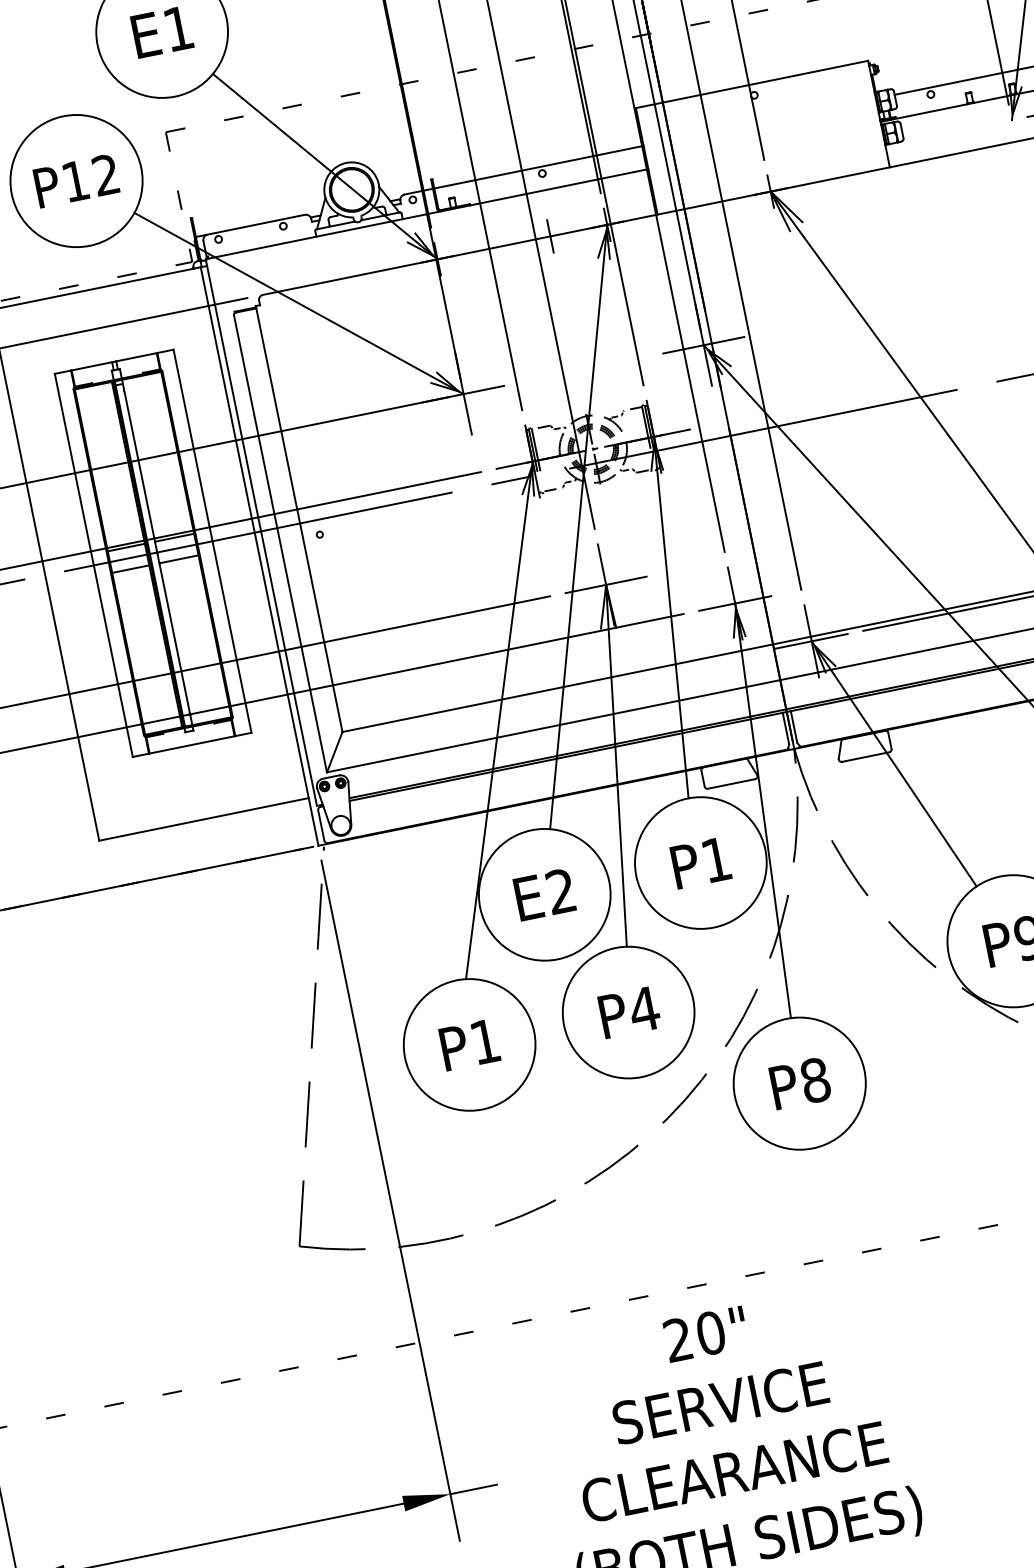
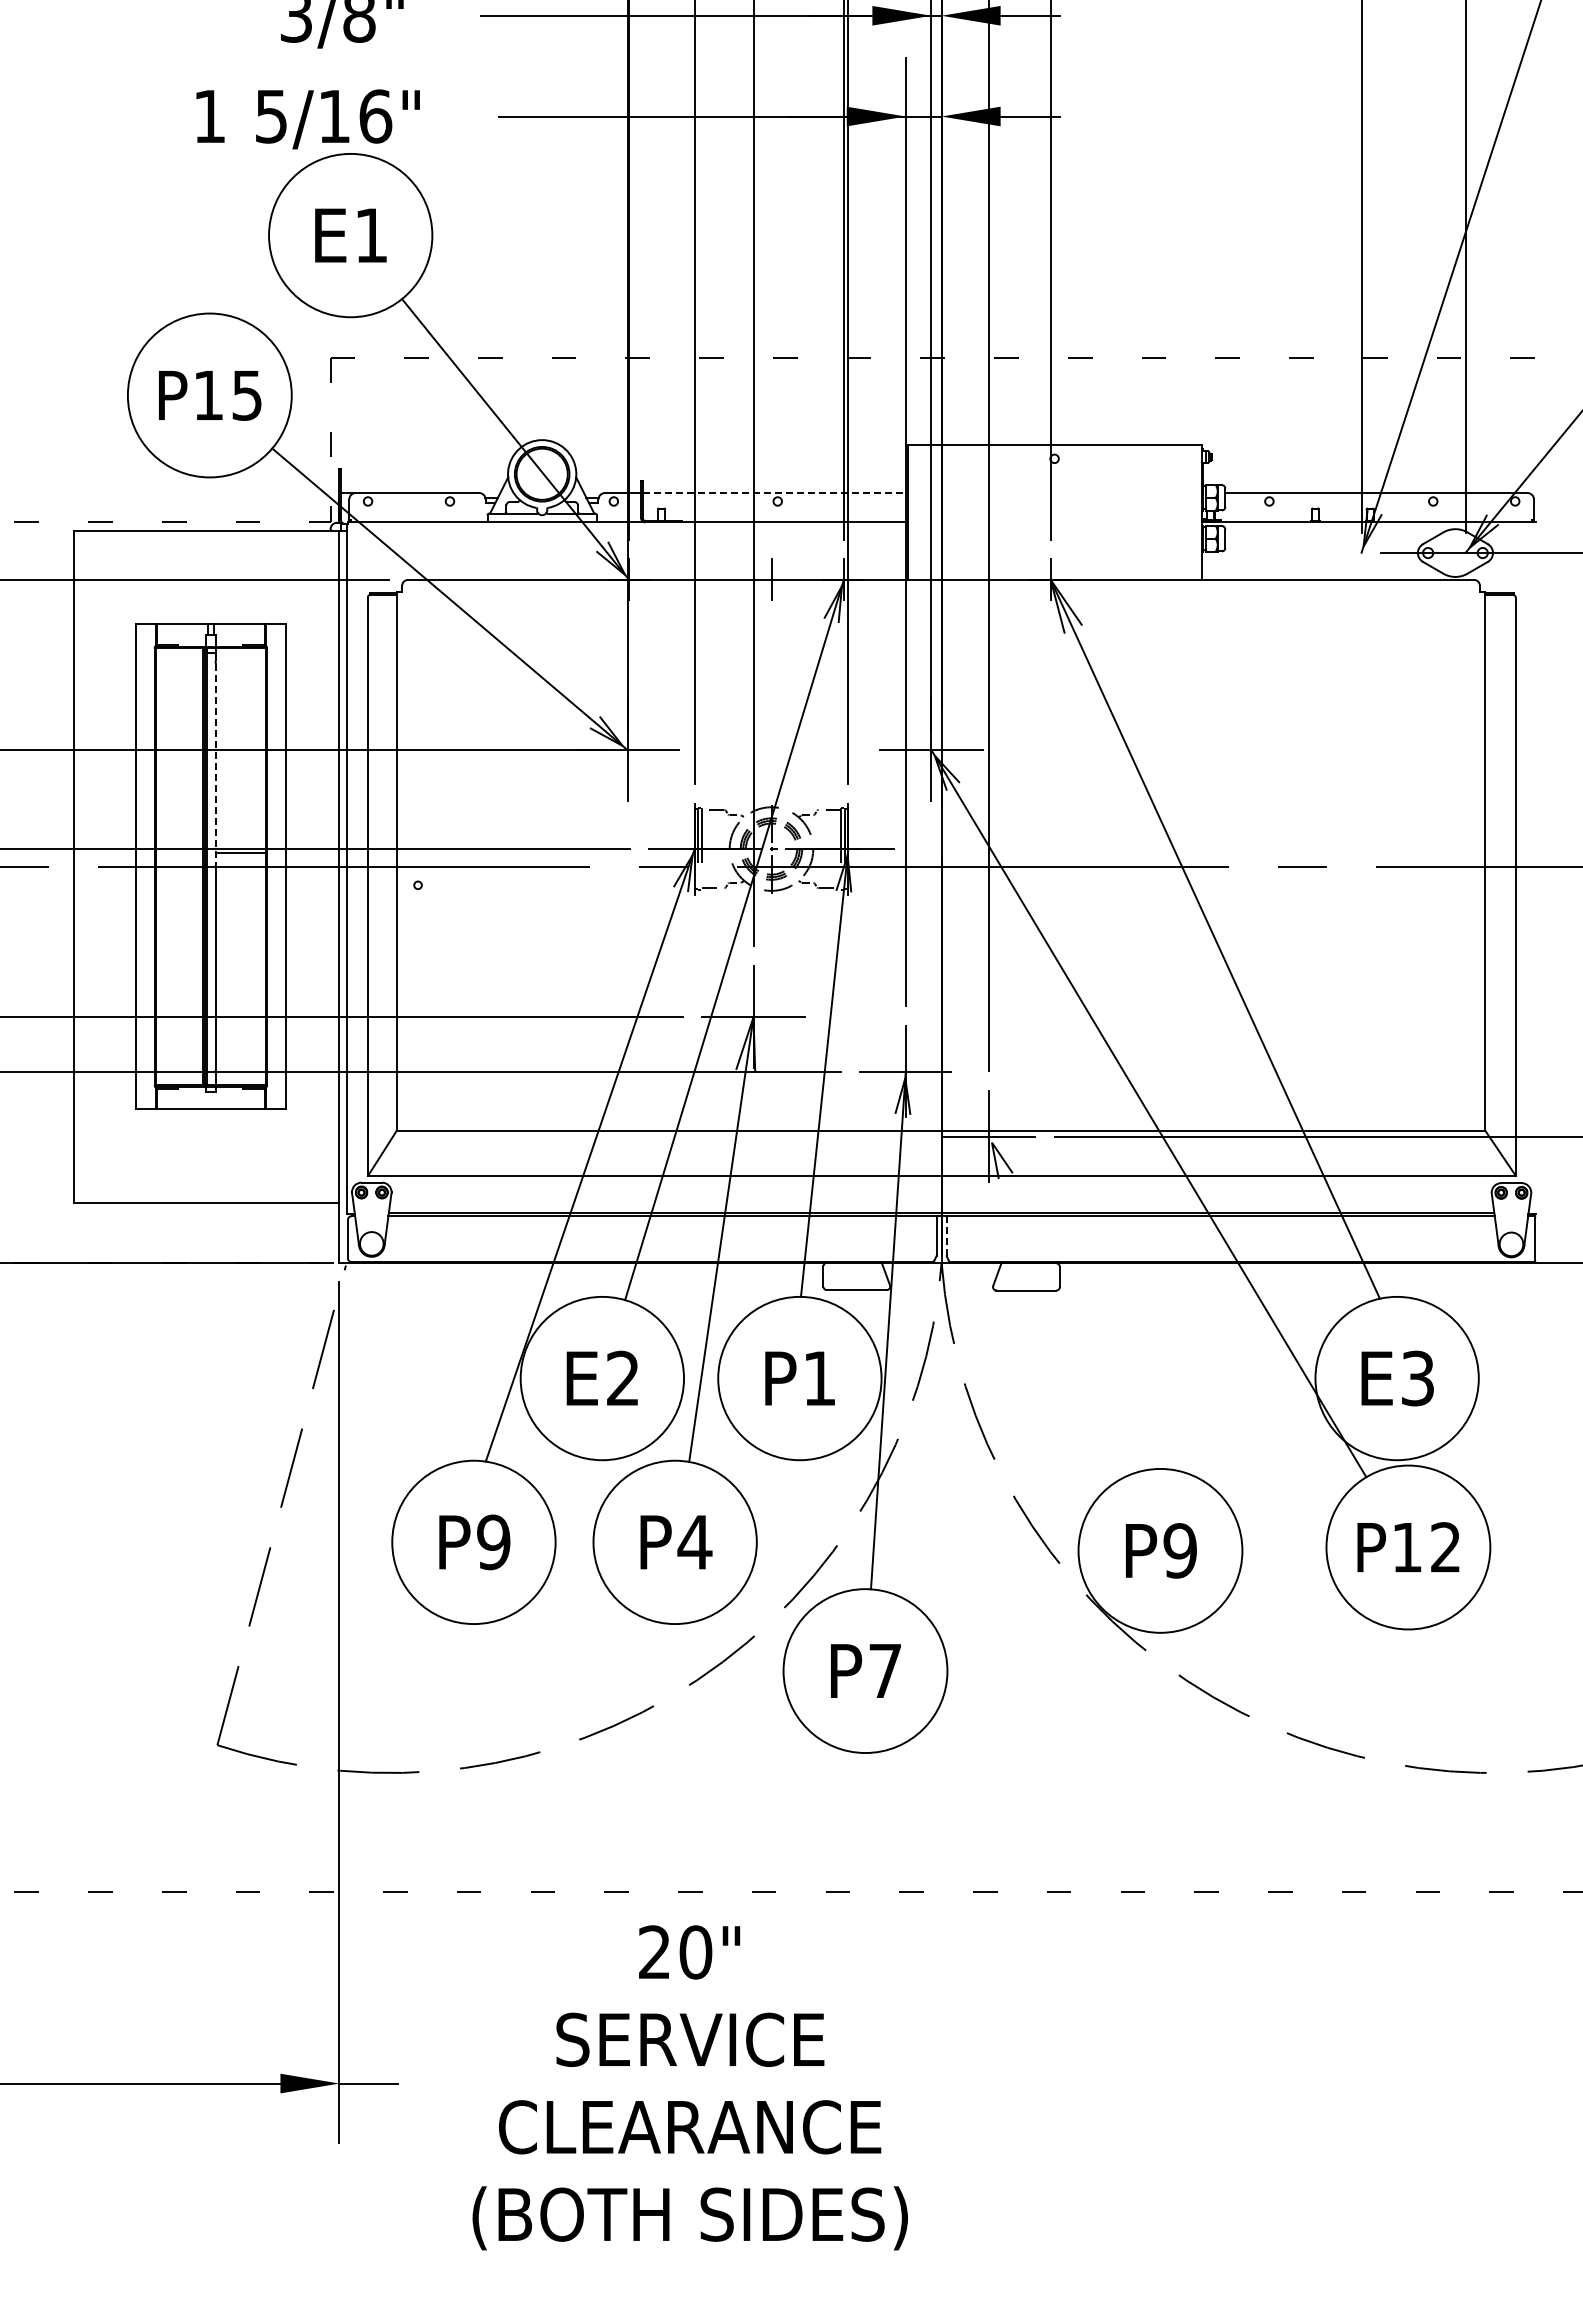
line: (539, 166) -> (775, 492), solid -> dashed
text: (105, 175) -> (246, 395), P12 -> P15
line: (141, 471) -> (216, 764), solid -> dashed
line: (126, 547) -> (179, 853), removed
line: (178, 559) -> (240, 880), removed
line: (130, 569) -> (179, 880), removed
line: (793, 727) -> (946, 1236), solid -> dashed
line: (894, 763) -> (1059, 1305), removed
text: (485, 1041) -> (493, 1542), P1 -> P9
text: (815, 1079) -> (885, 1670), P8 -> P7

